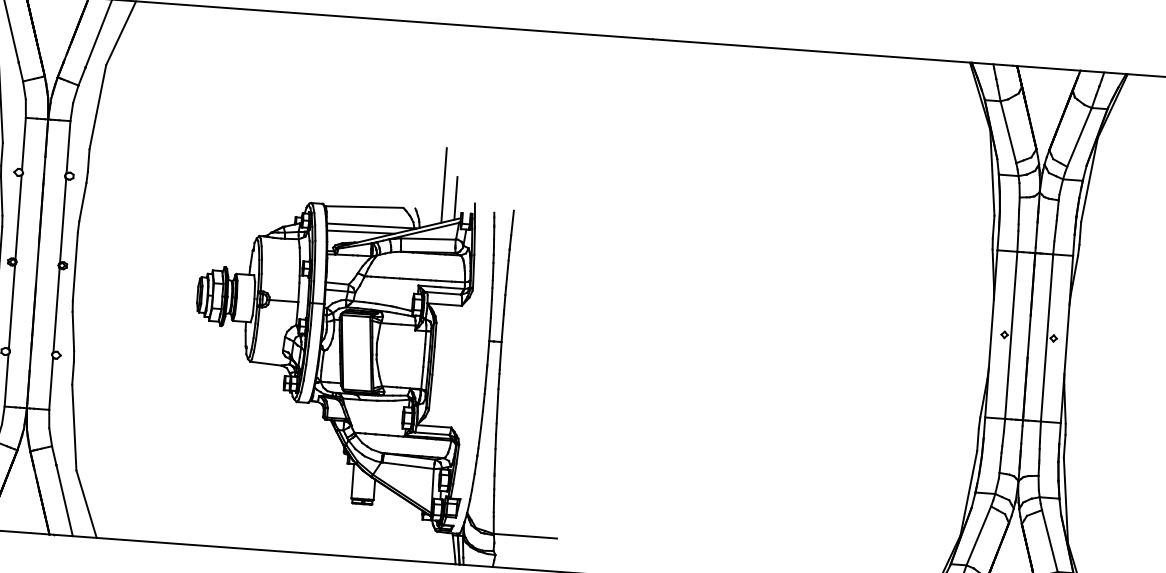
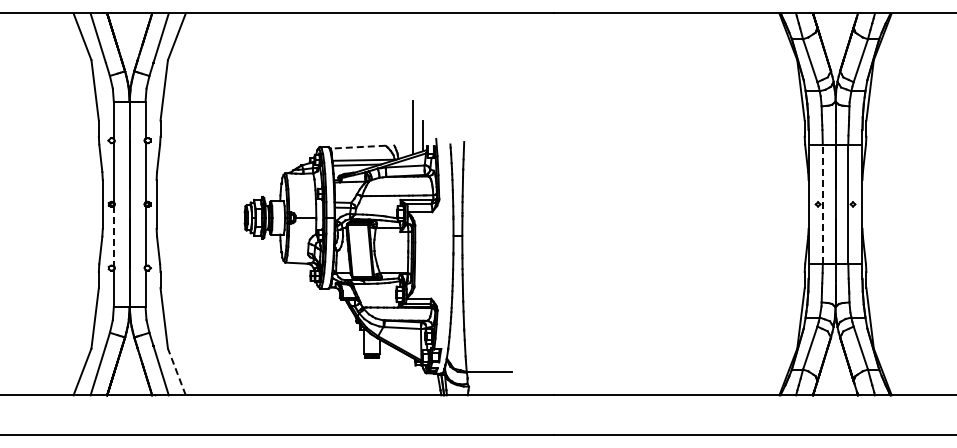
line: (363, 207) -> (357, 147), solid -> dashed
line: (11, 307) -> (113, 236), solid -> dashed
line: (1010, 334) -> (822, 203), solid -> dashed
line: (86, 503) -> (176, 371), solid -> dashed

